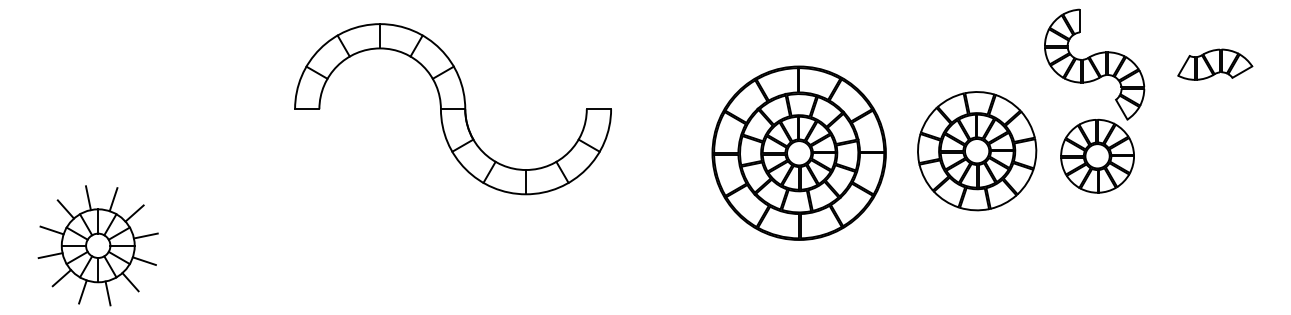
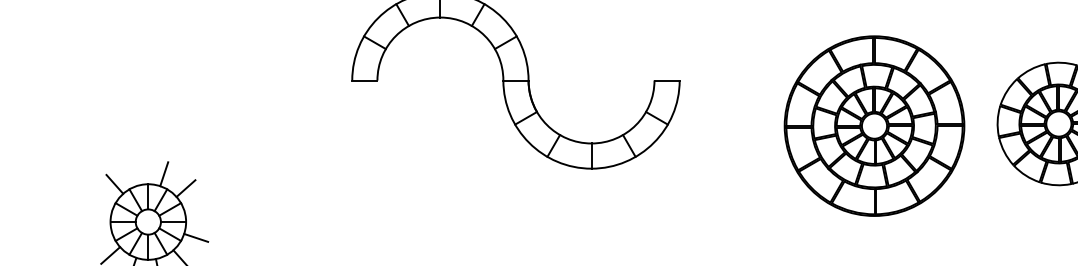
line: (88, 198) -> (138, 173), removed
line: (51, 230) -> (99, 206), removed
line: (145, 235) -> (197, 211), removed
line: (50, 255) -> (98, 232), removed

